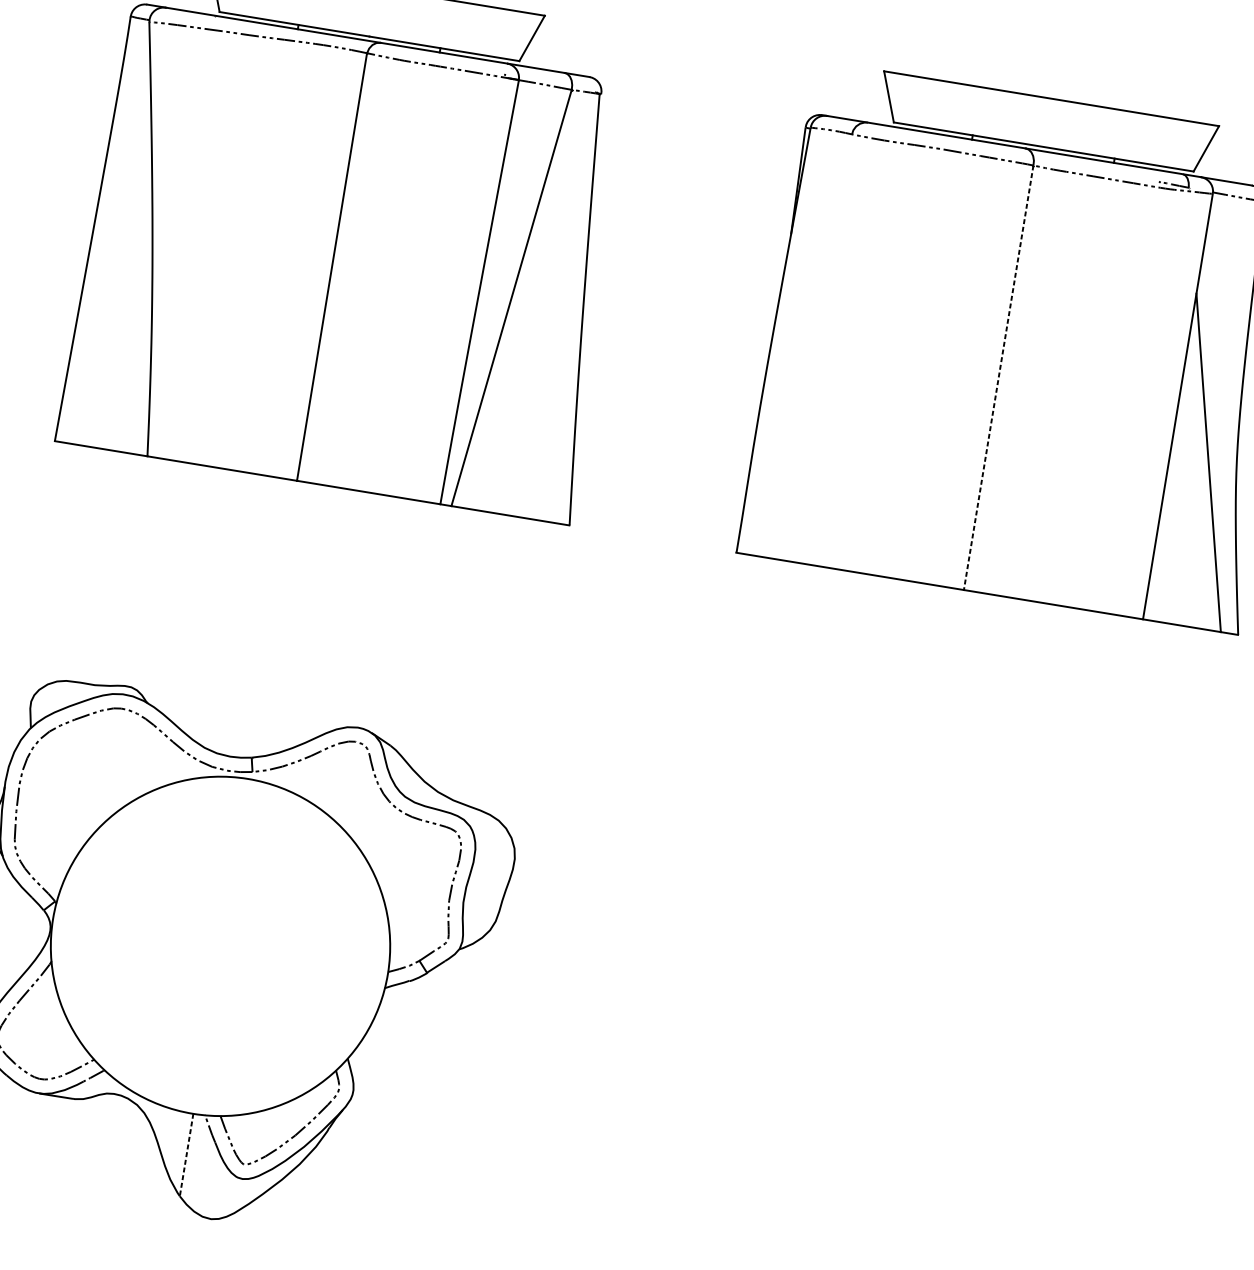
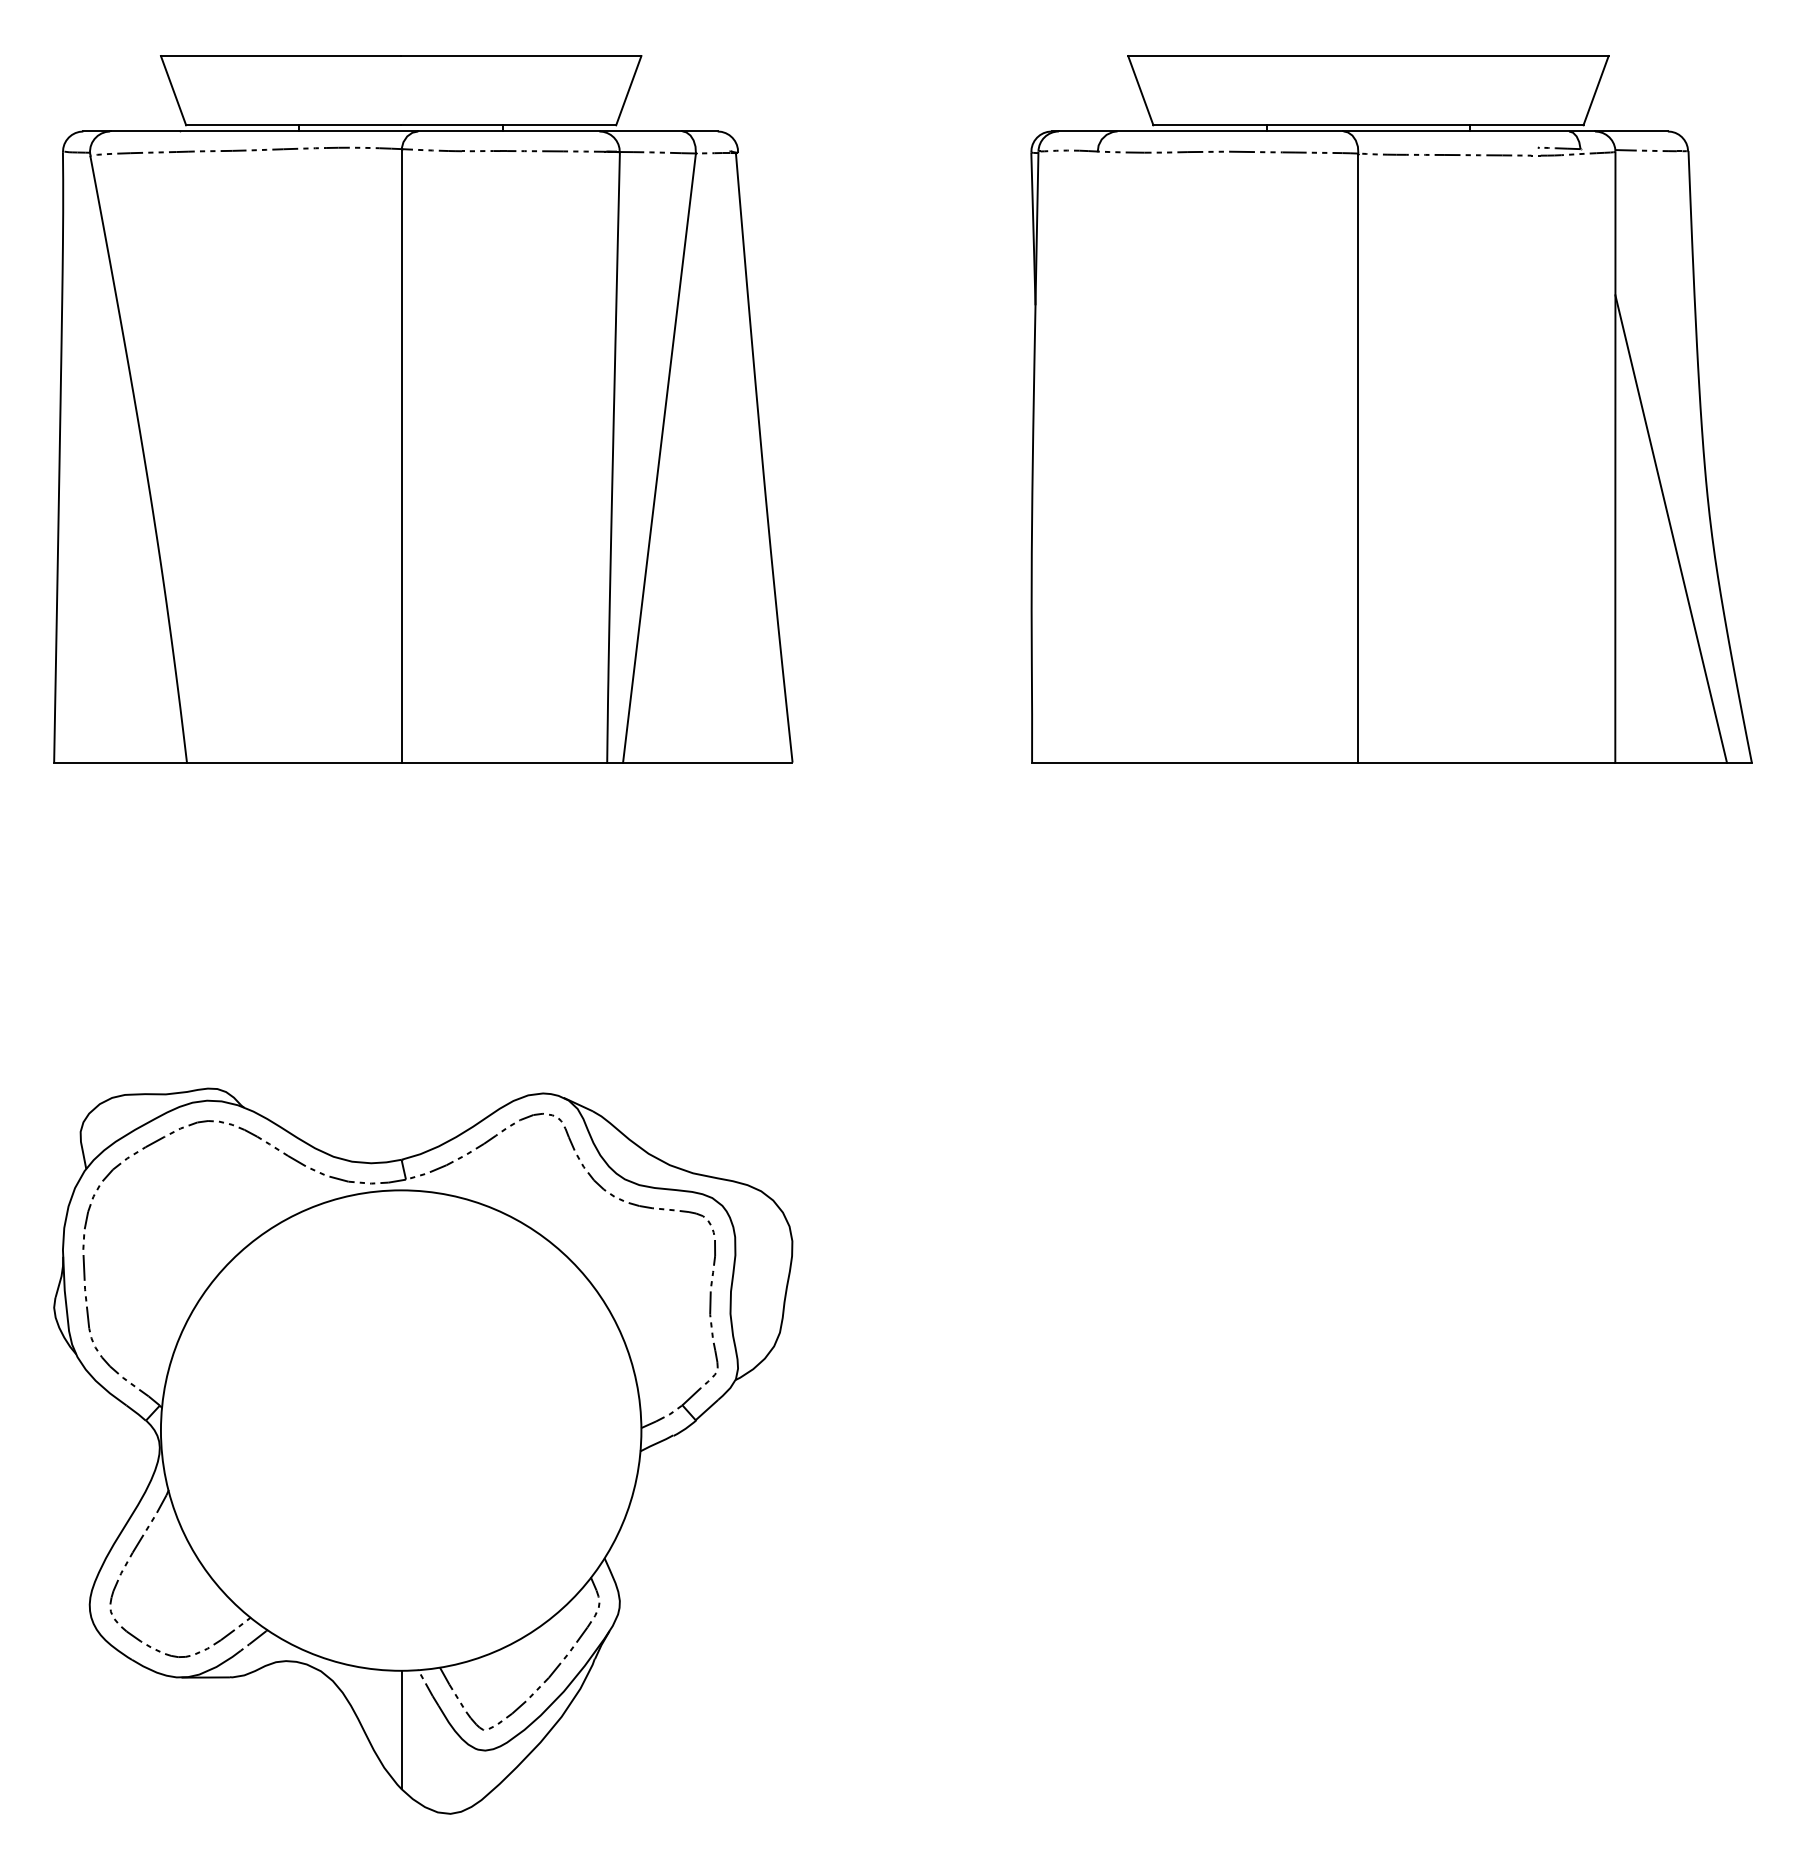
line: (998, 378) -> (1358, 458), dashed -> solid
line: (186, 1155) -> (401, 1730), dashed -> solid

